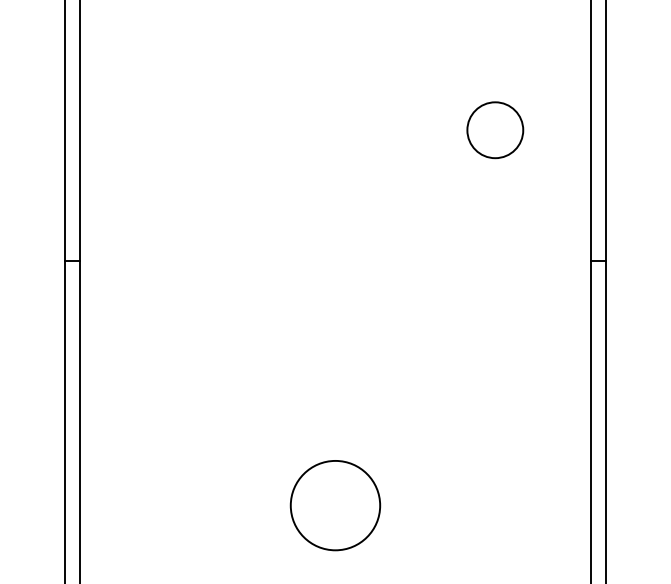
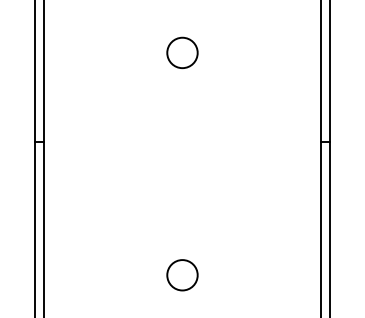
circle: (495, 129) -> (182, 52), moved
circle: (335, 506) -> (182, 275), size x0.62

